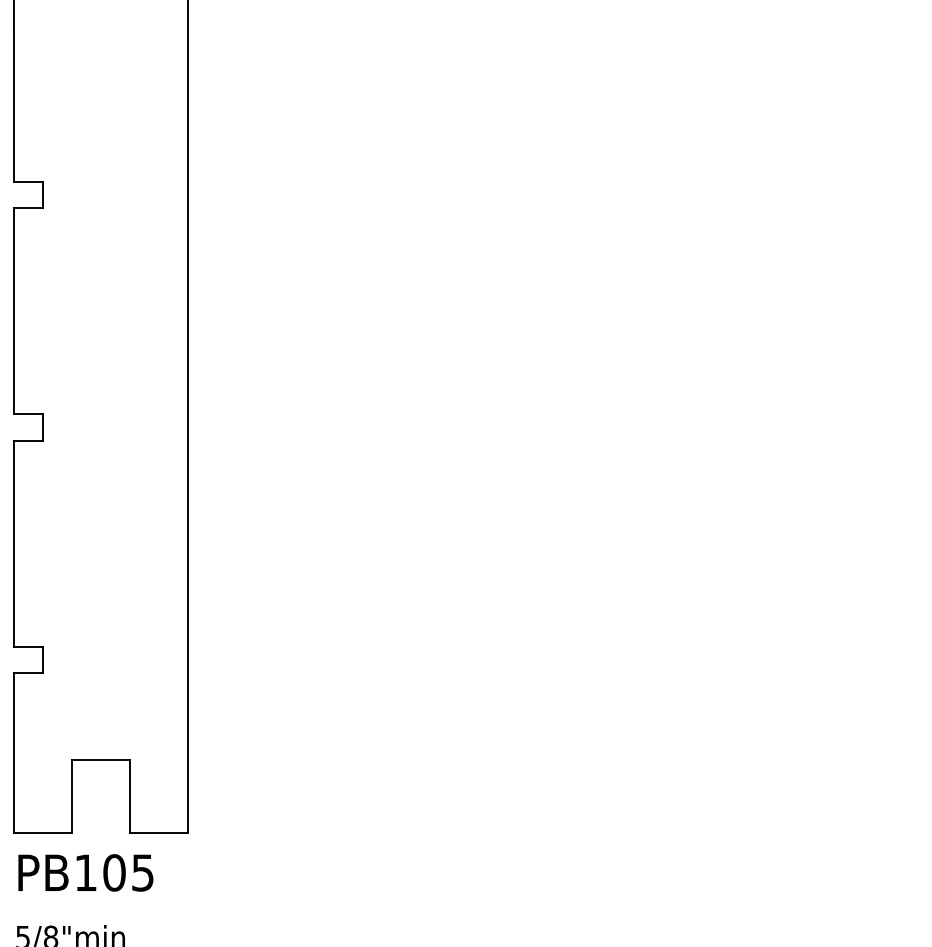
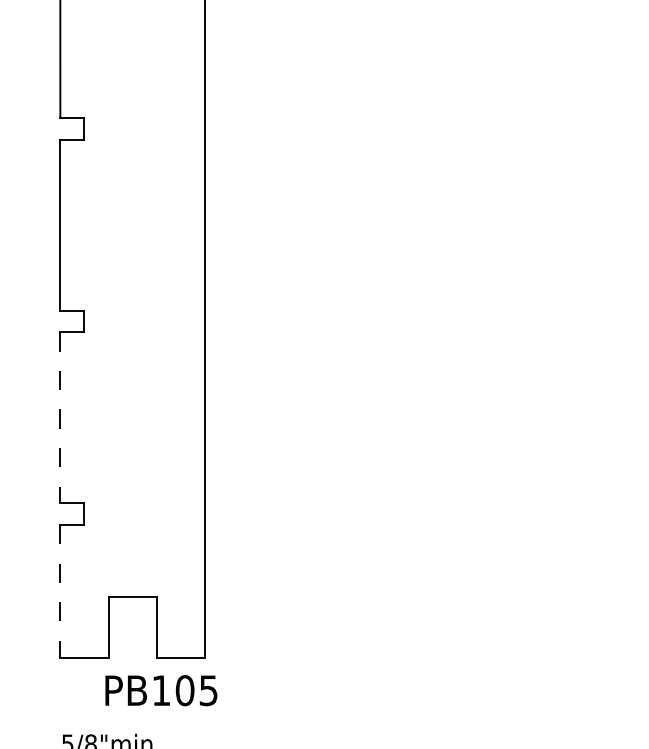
line: (14, 544) -> (60, 418), solid -> dashed
line: (14, 753) -> (60, 591), solid -> dashed
text: (85, 872) -> (161, 690), moved

